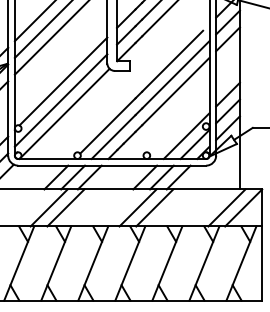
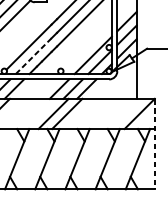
line: (113, 136) -> (33, 55), solid -> dashed
line: (226, 207) -> (125, 113), removed
line: (262, 245) -> (155, 144), solid -> dashed

